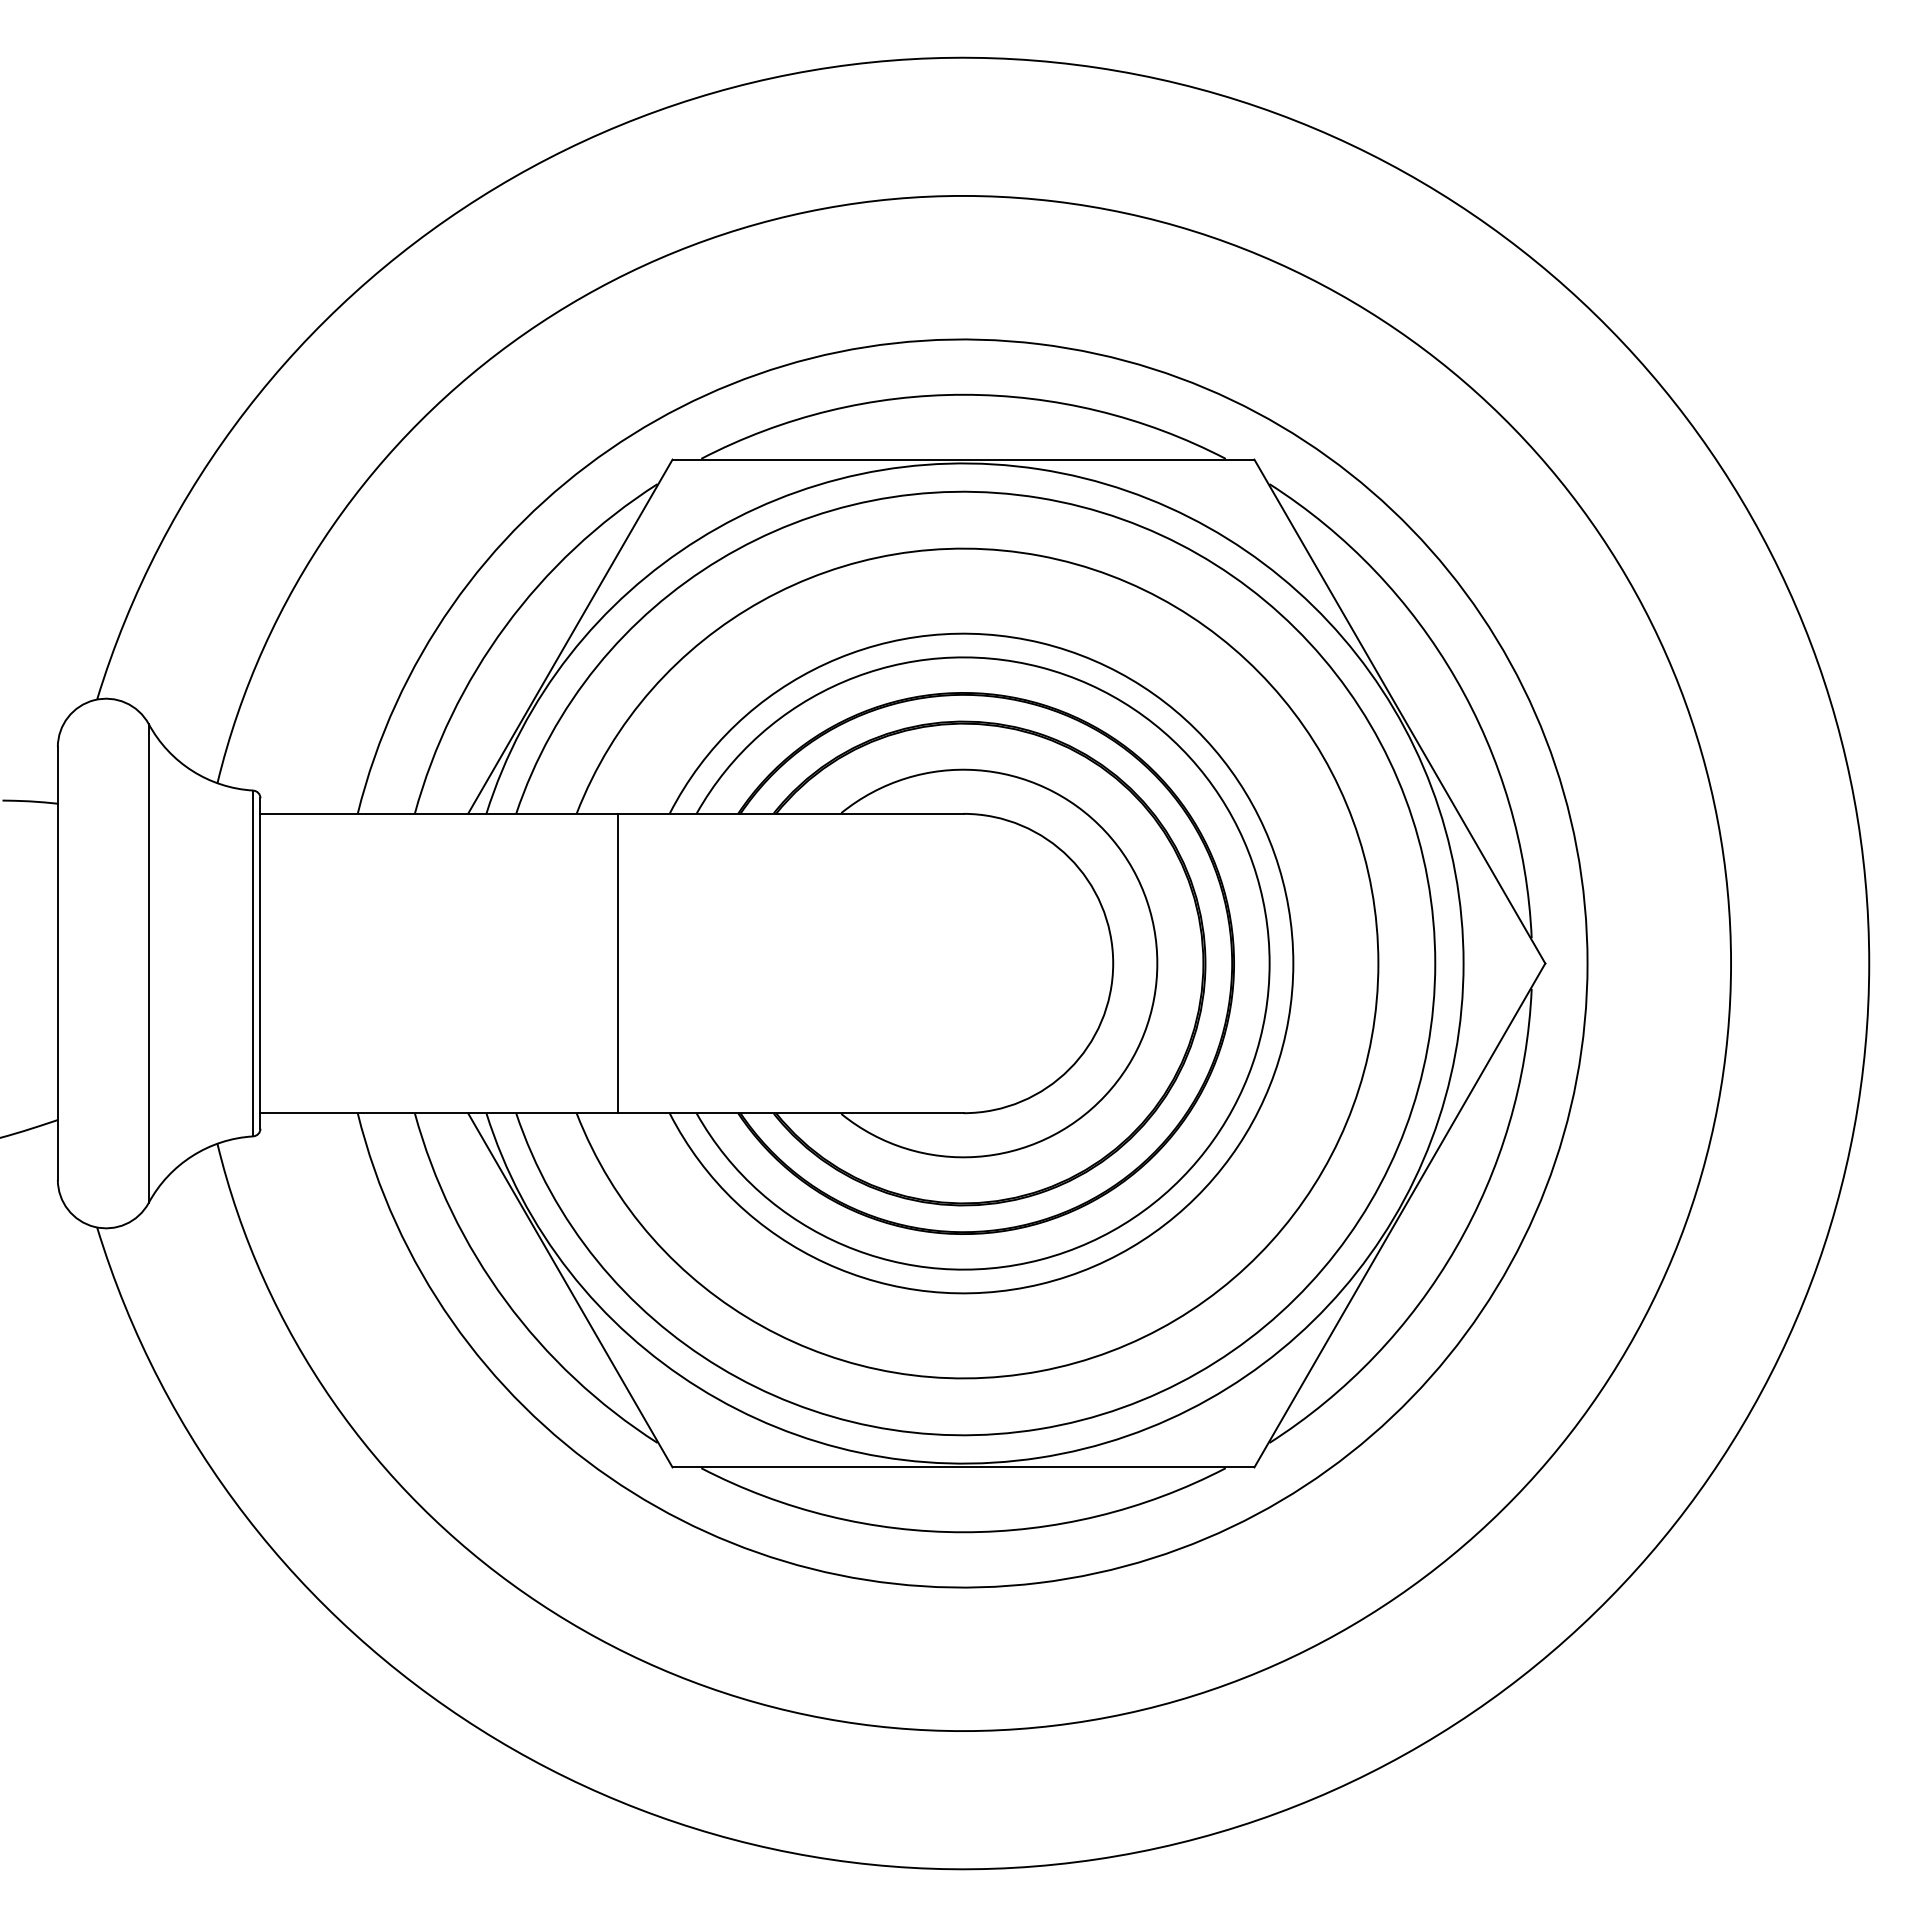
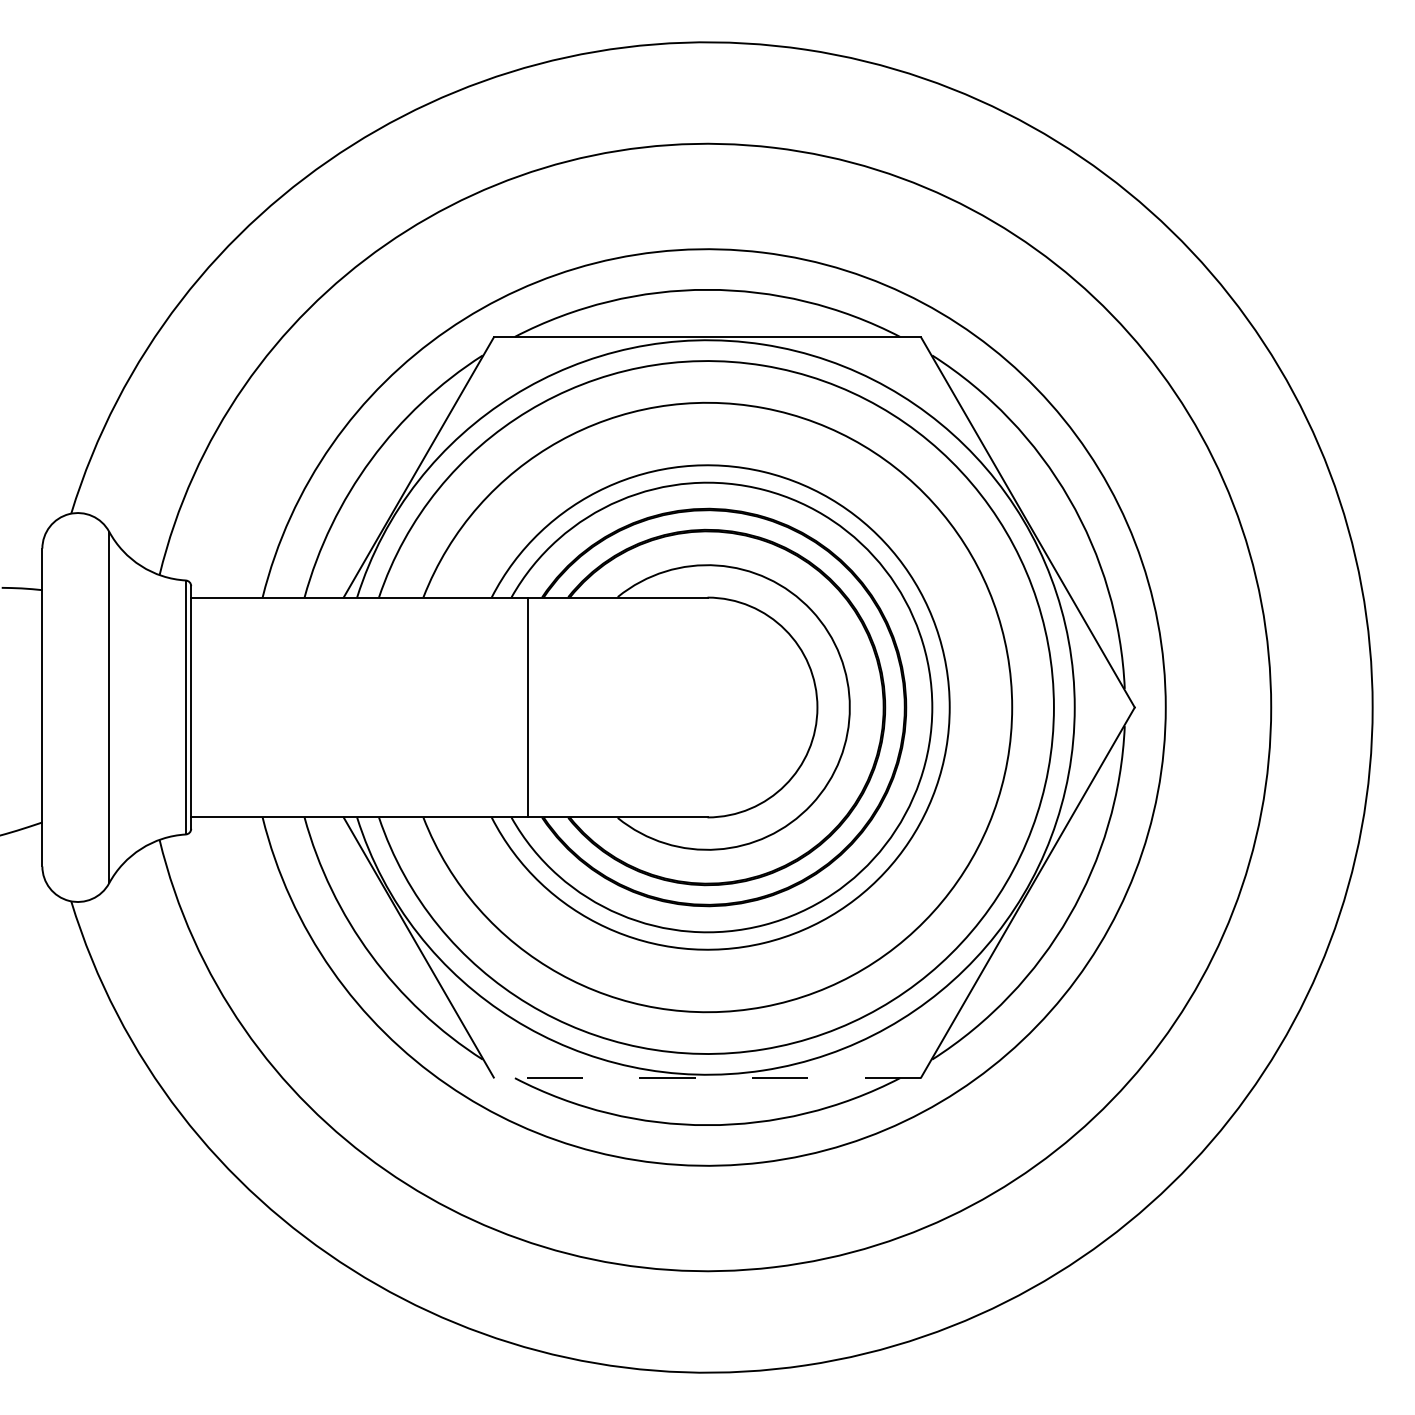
line: (618, 963) -> (528, 707), moved
line: (963, 1467) -> (707, 1077), solid -> dashed

